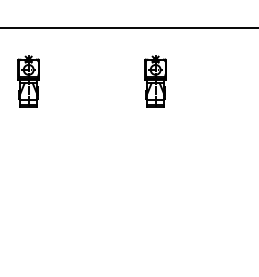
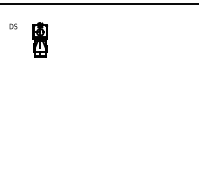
part: (154, 80) -> (124, 39), removed

